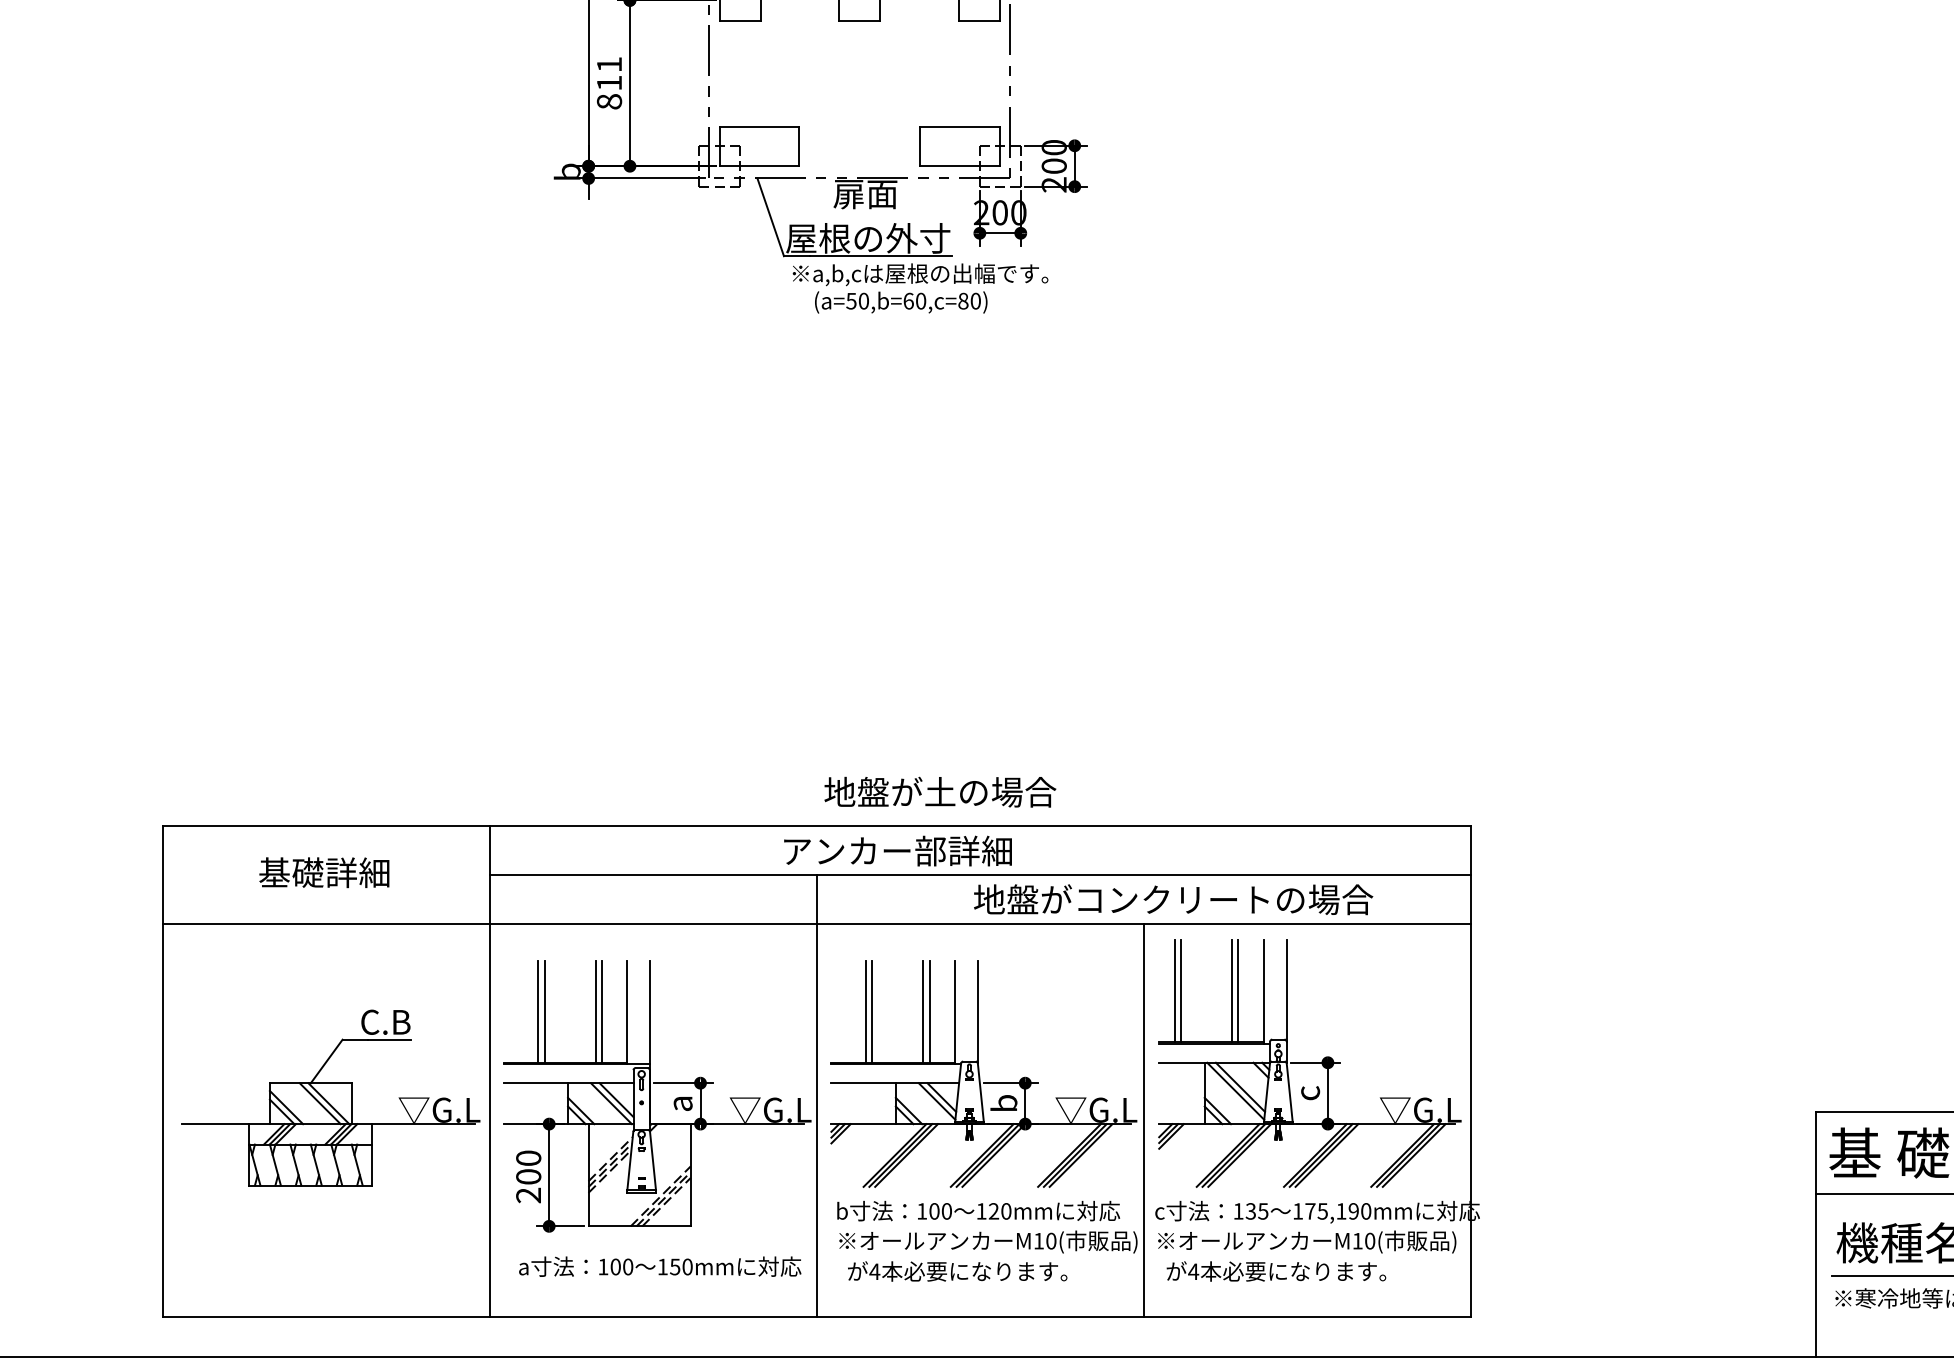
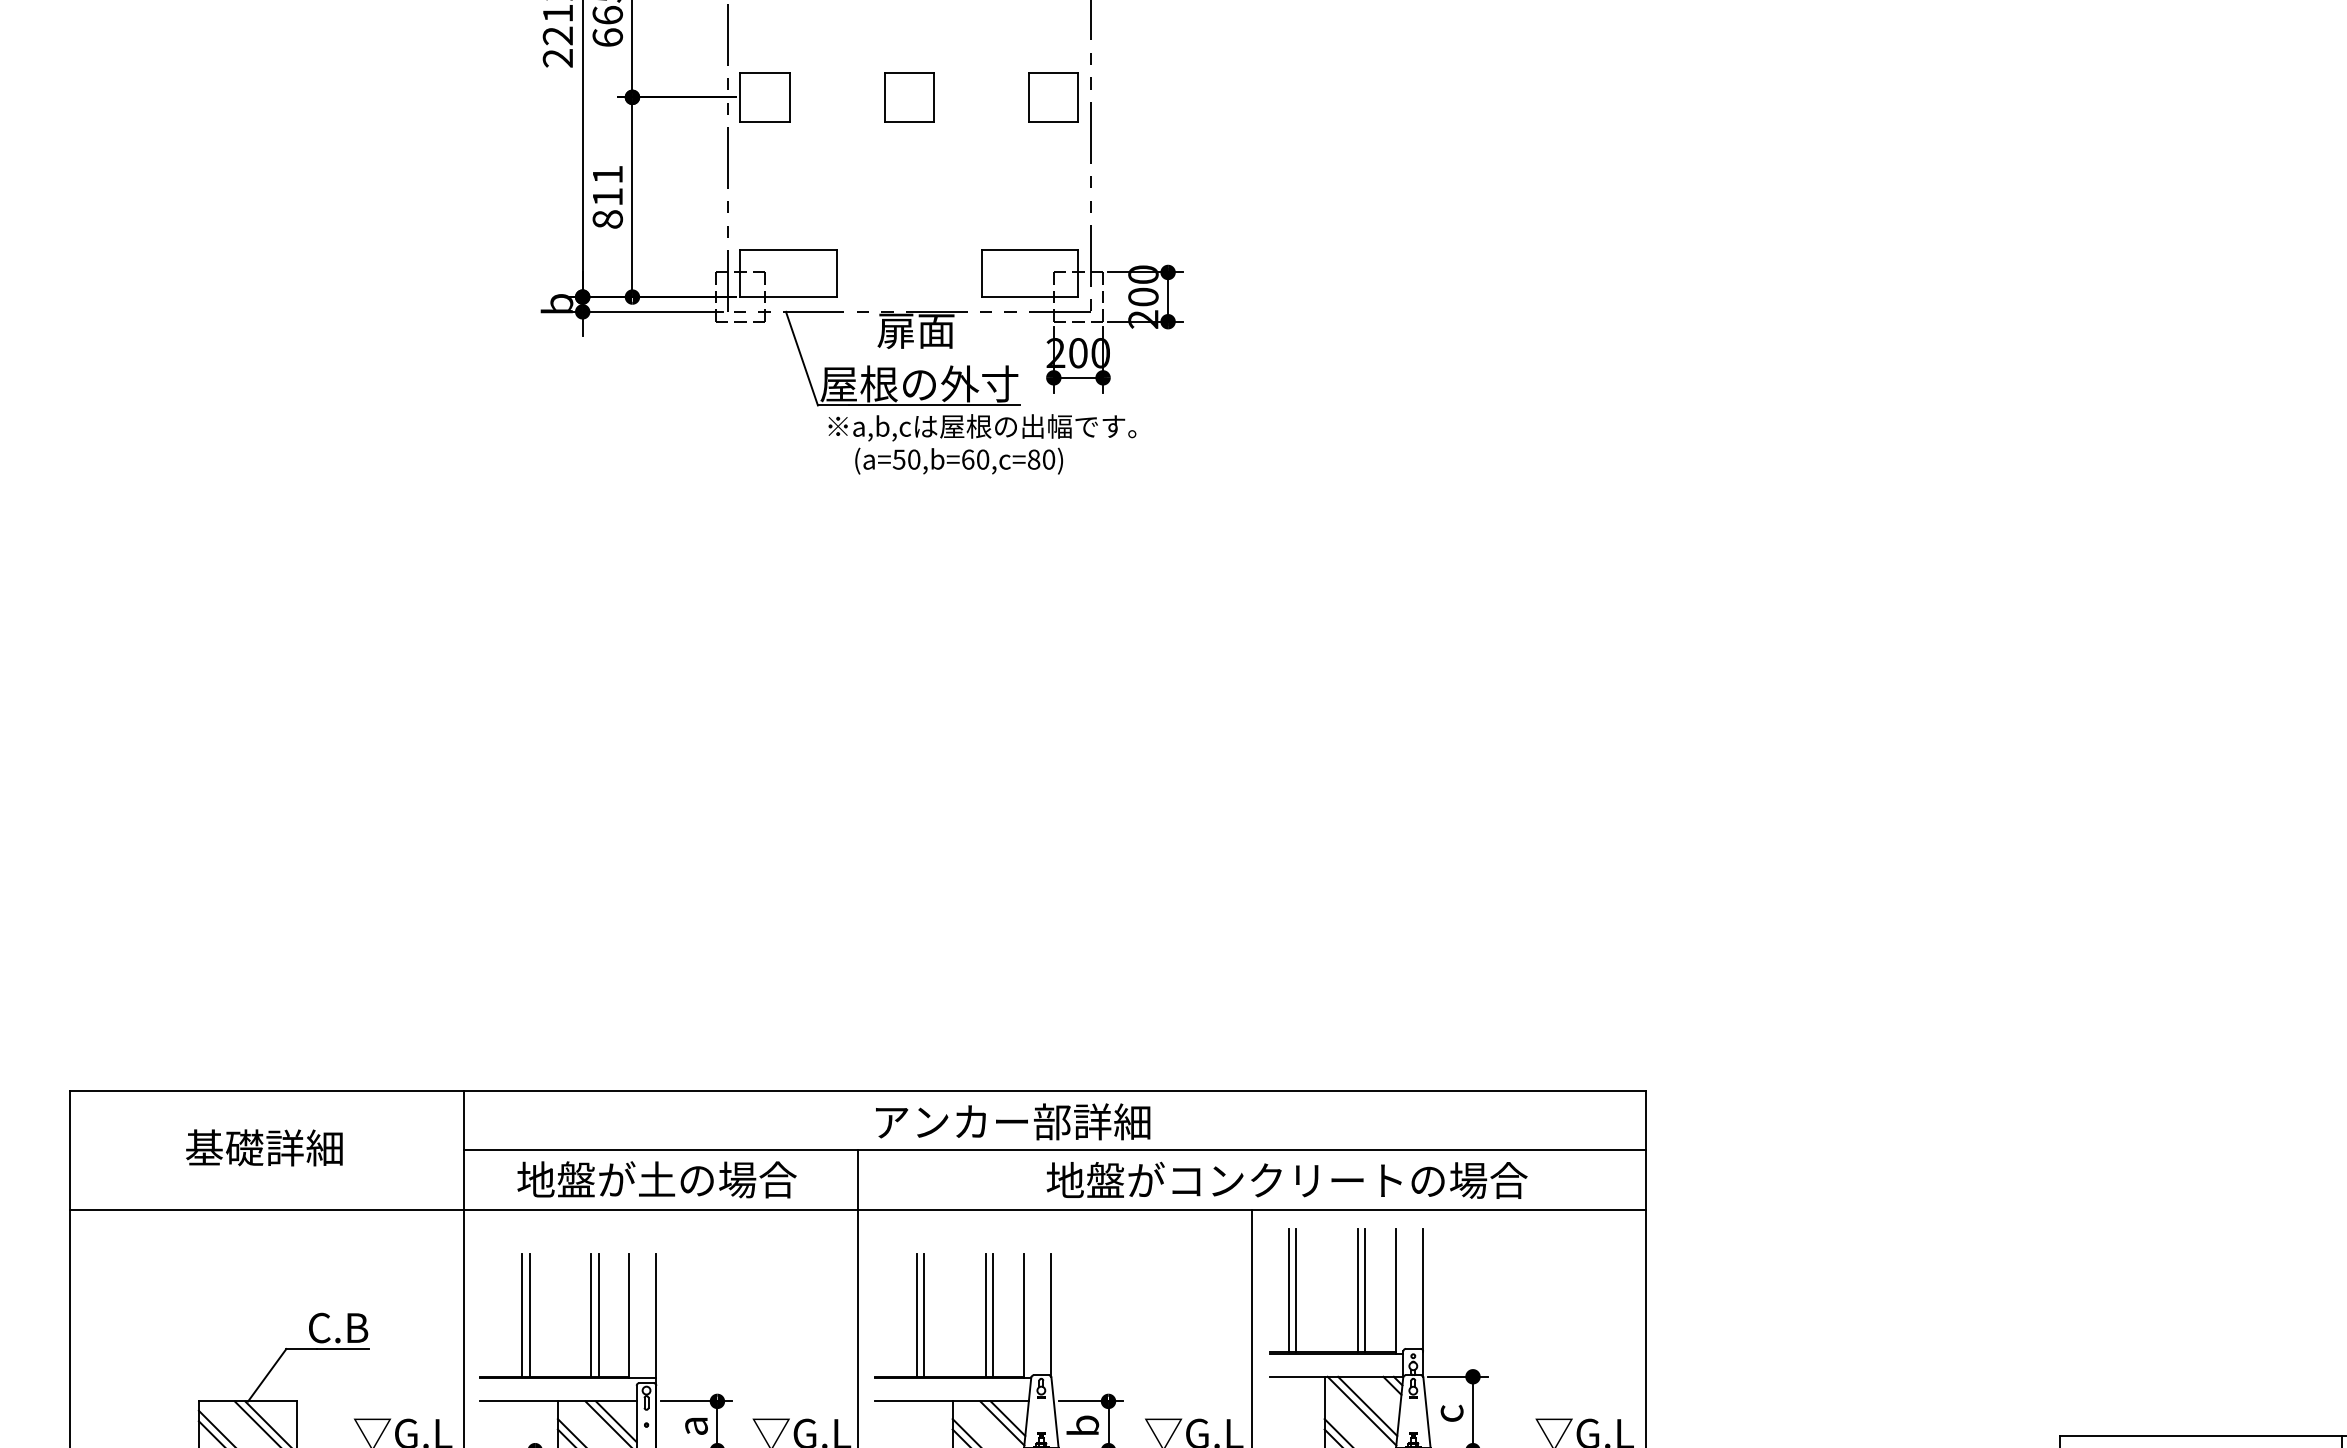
text: (940, 791) -> (657, 1178), moved
text: (897, 850) -> (1012, 1121), moved

